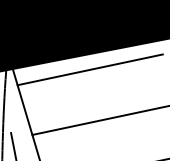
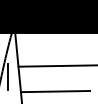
line: (89, 69) -> (52, 40), removed

